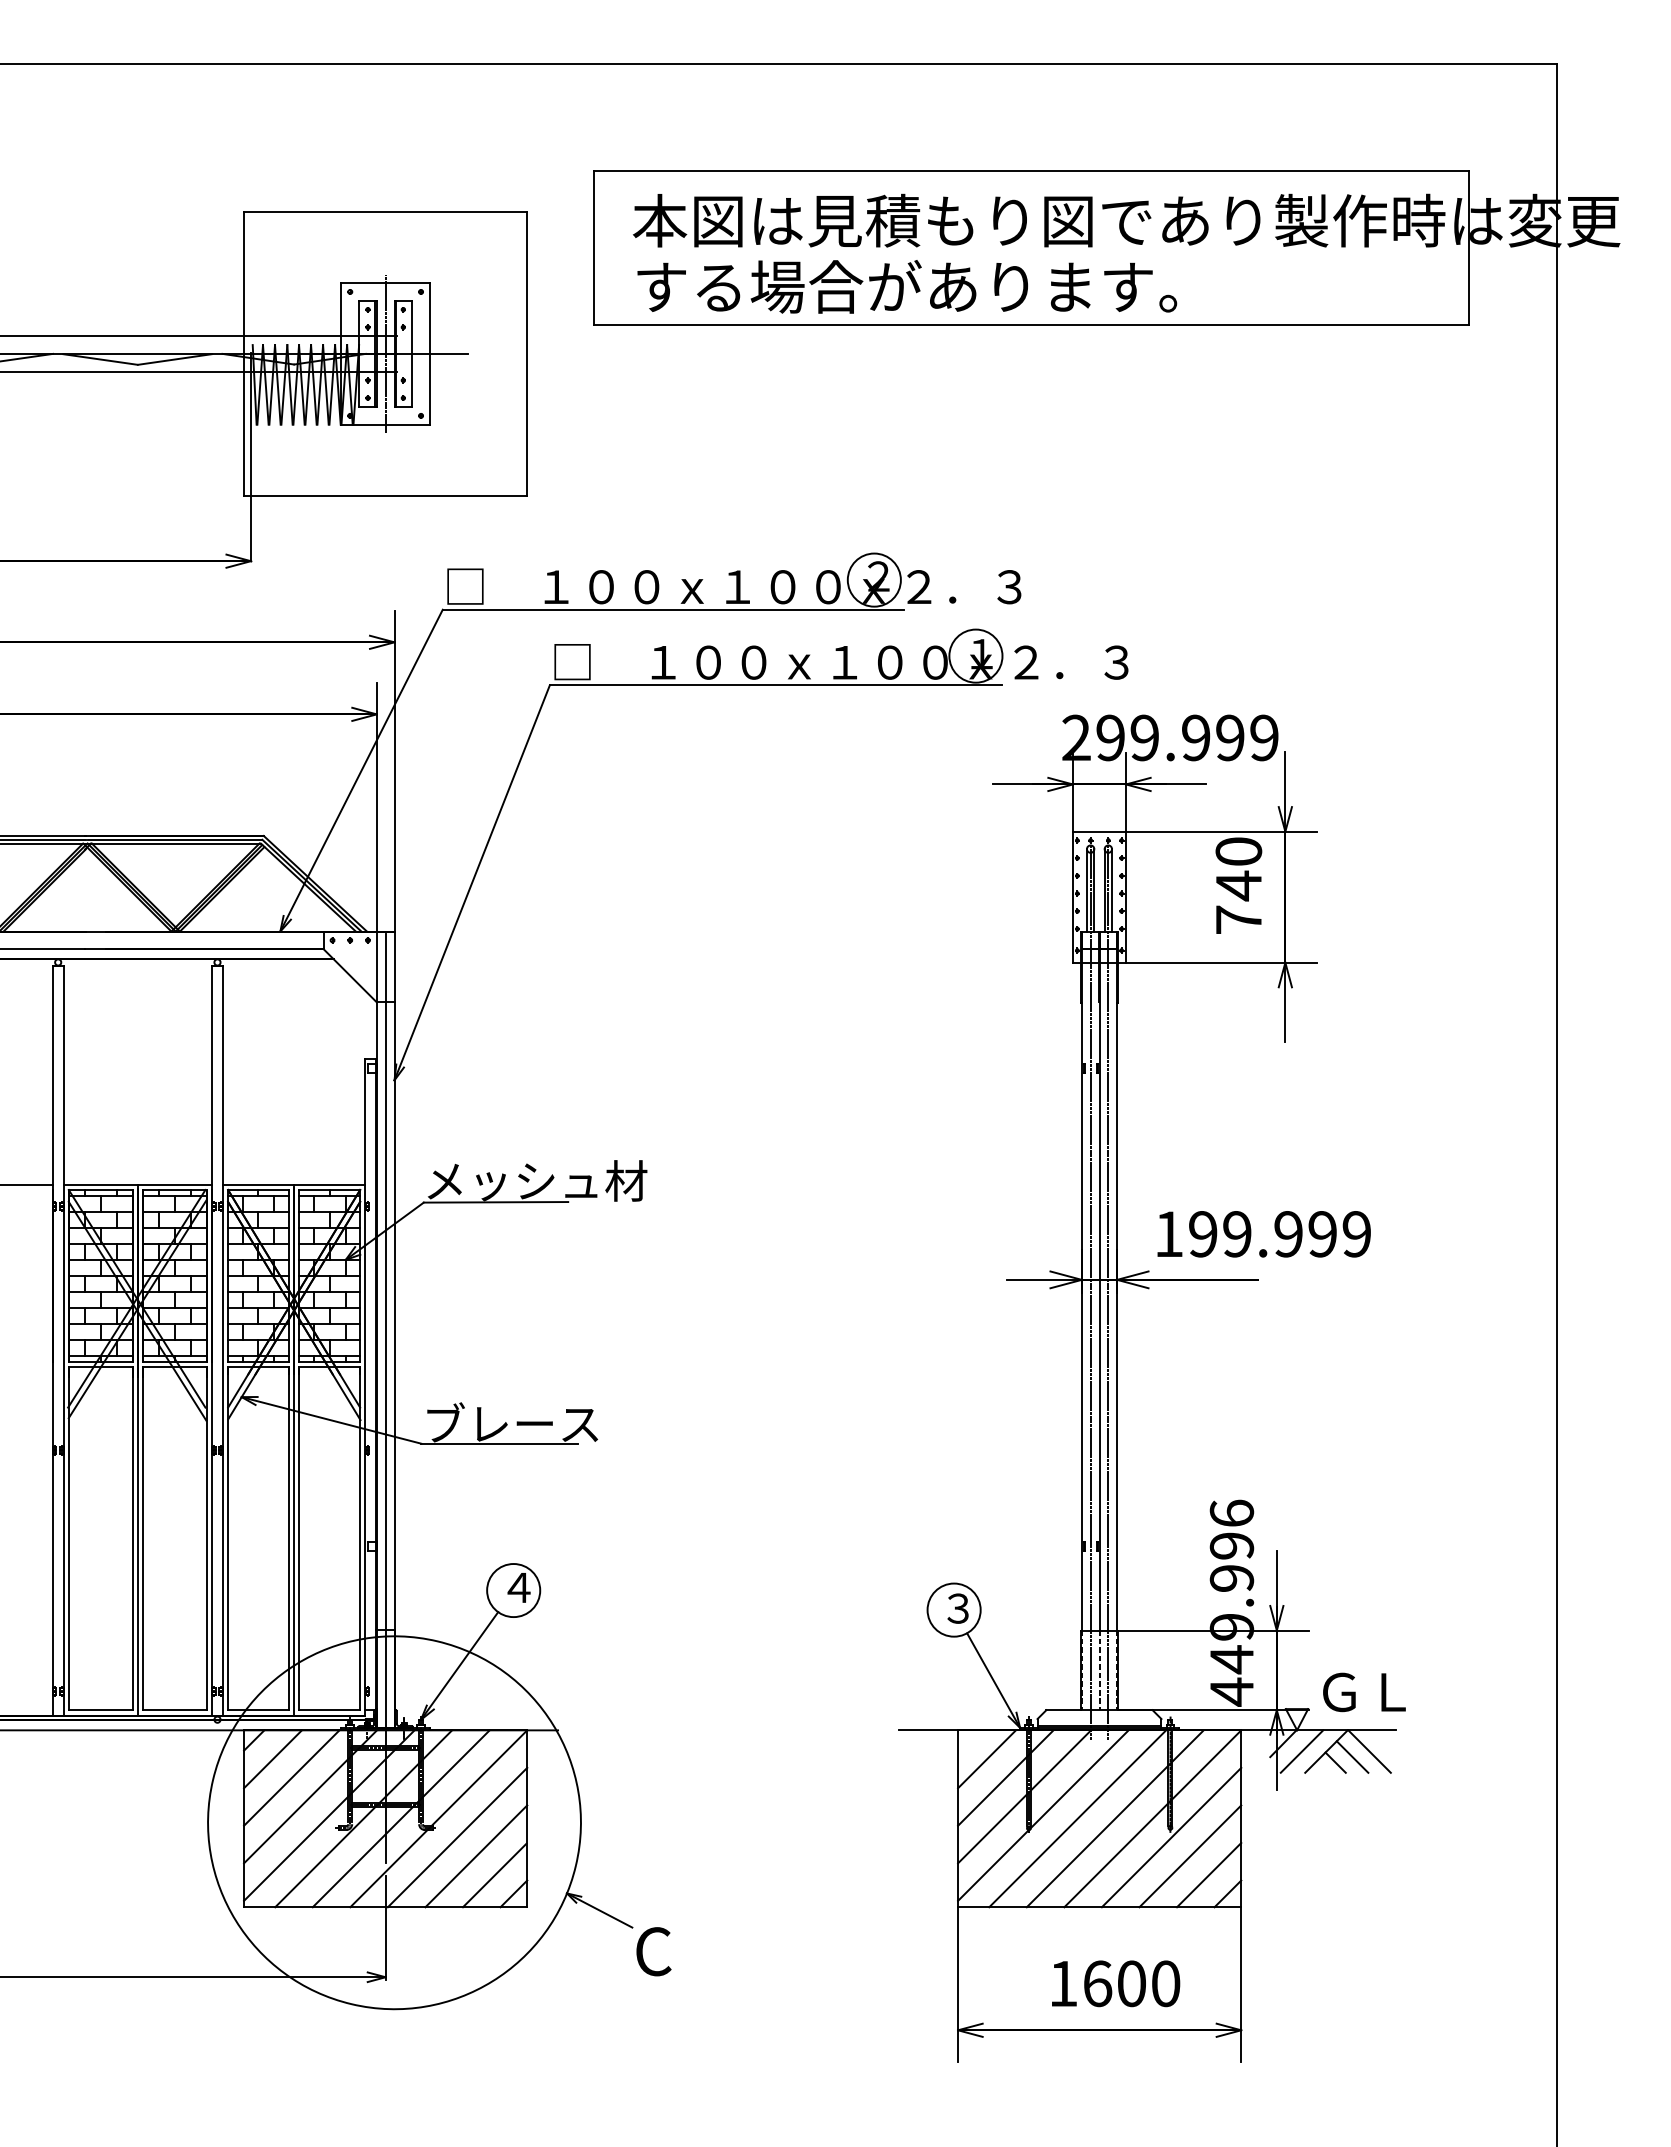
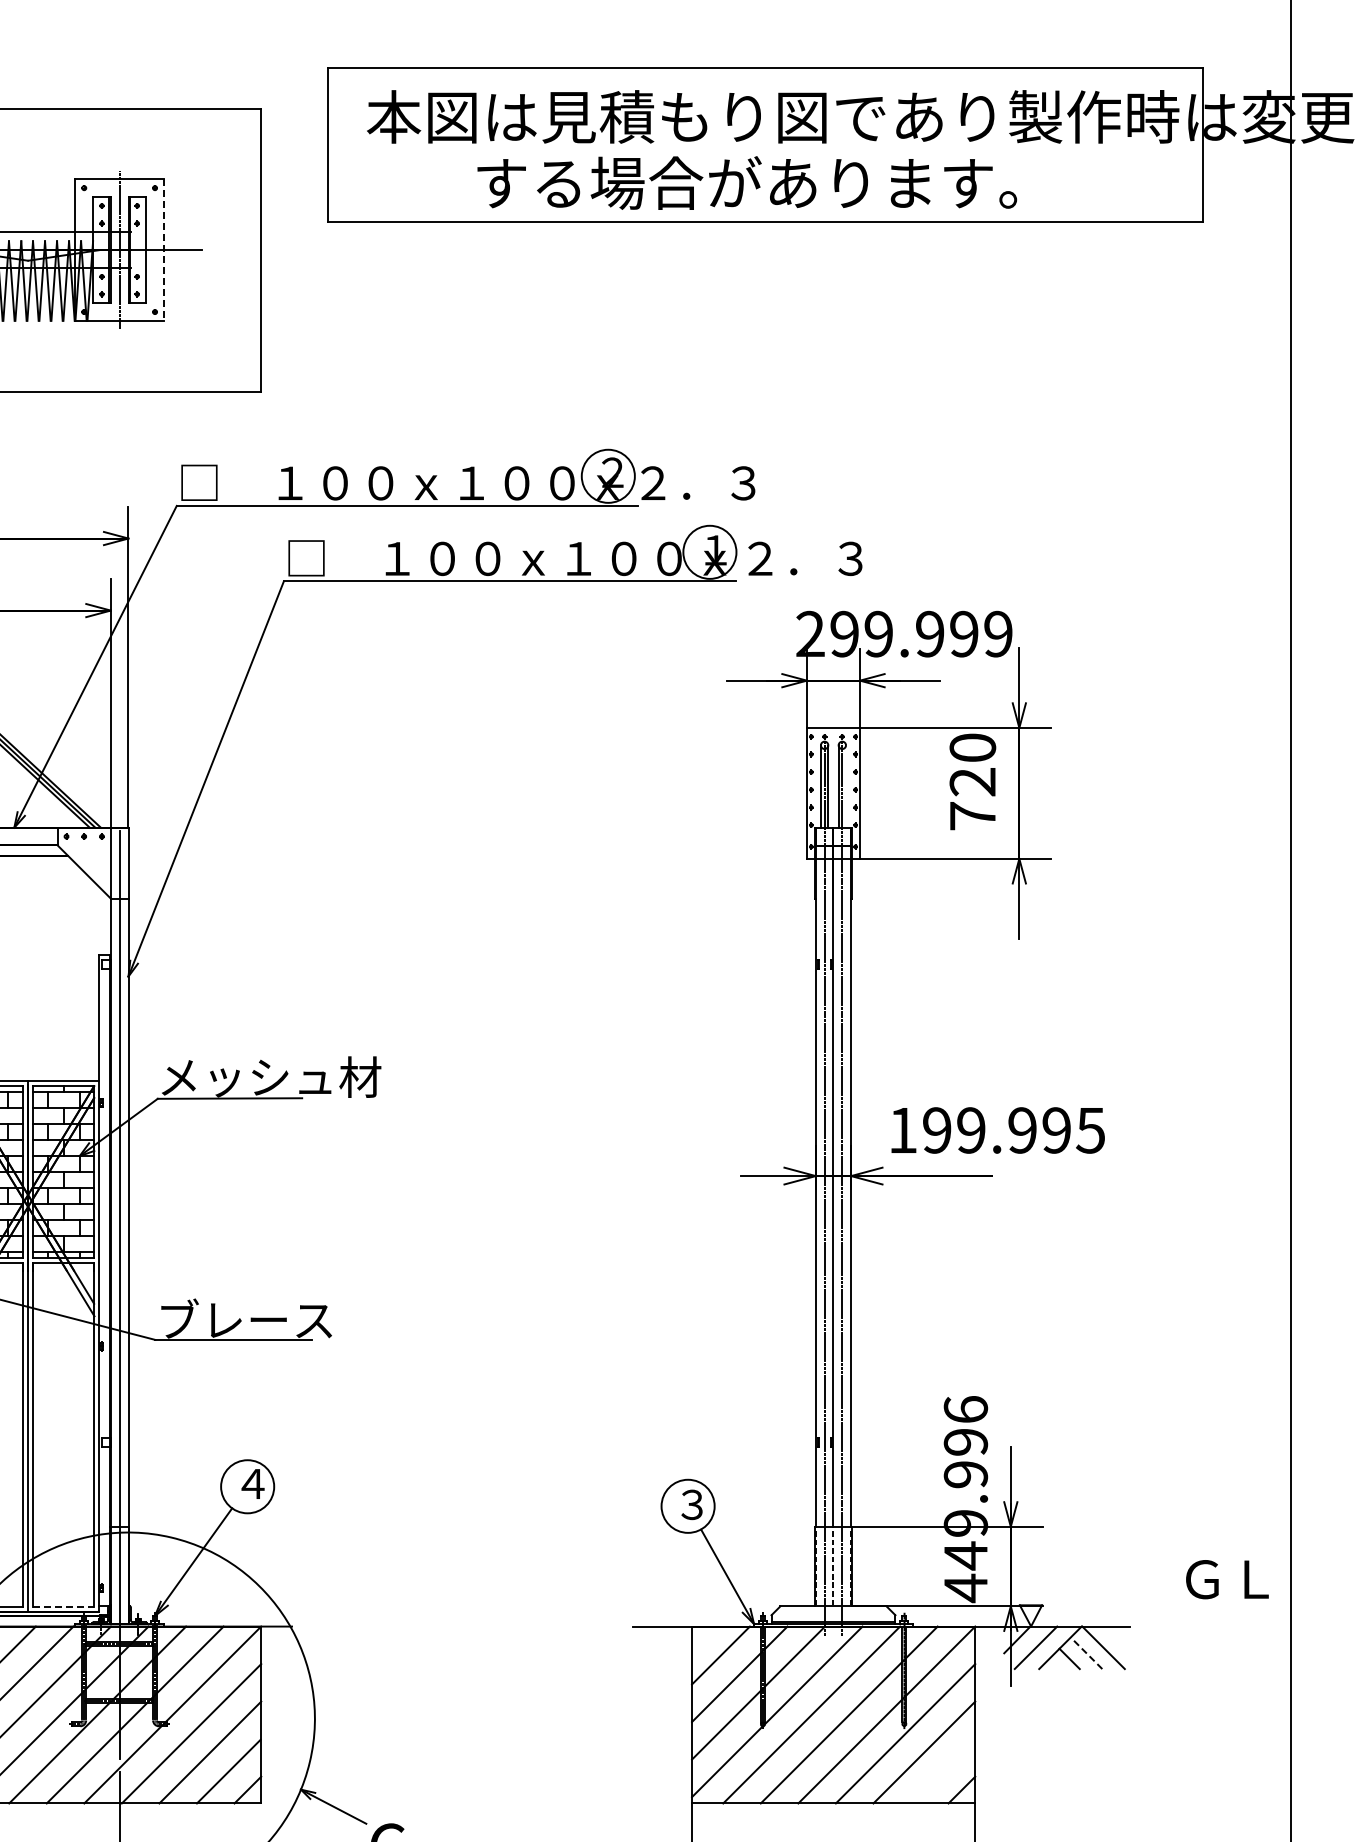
text: (907, 286) -> (747, 182), moved
line: (429, 353) -> (163, 249), solid -> dashed
text: (1238, 885) -> (972, 781), 740 -> 720
line: (1112, 890) -> (846, 786), removed
text: (1356, 1234) -> (1090, 1130), 199.999 -> 199.995
text: (1364, 1692) -> (1227, 1579), moved
line: (330, 1710) -> (64, 1606), solid -> dashed
line: (1352, 1756) -> (1086, 1652), solid -> dashed
line: (1209, 1874) -> (943, 1770), removed

